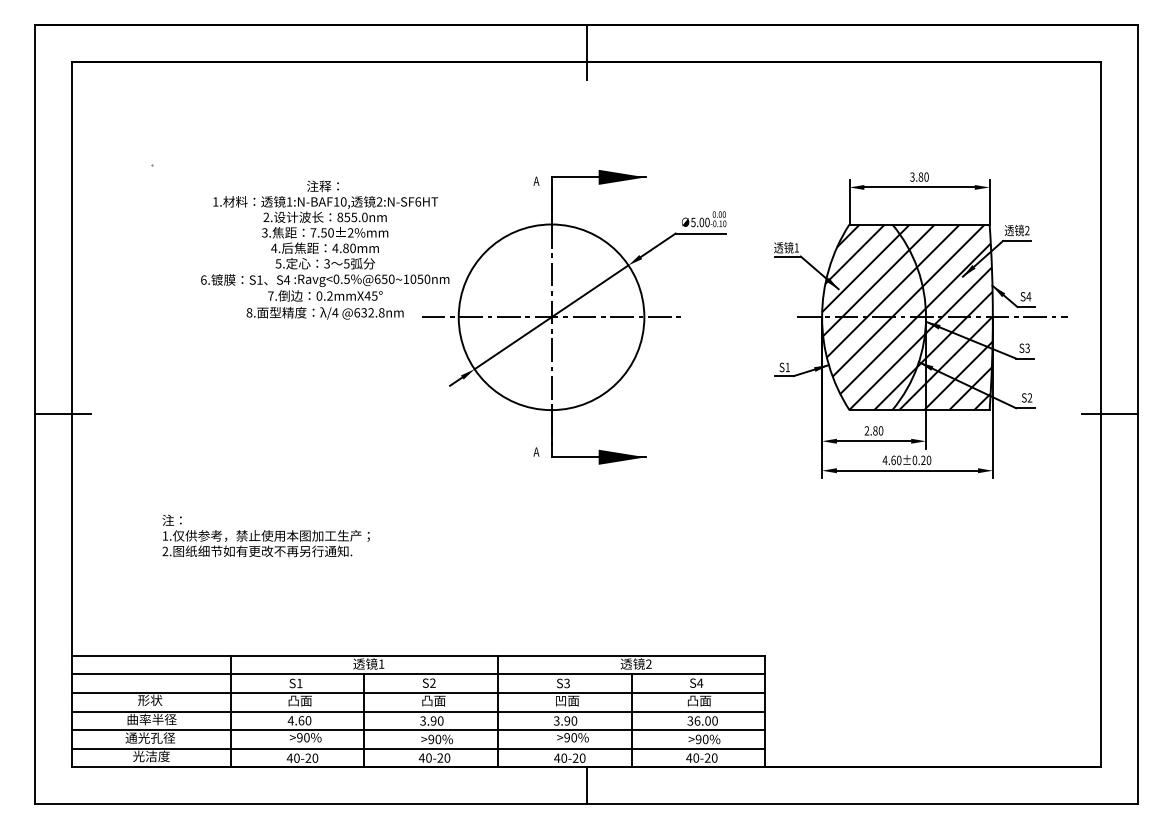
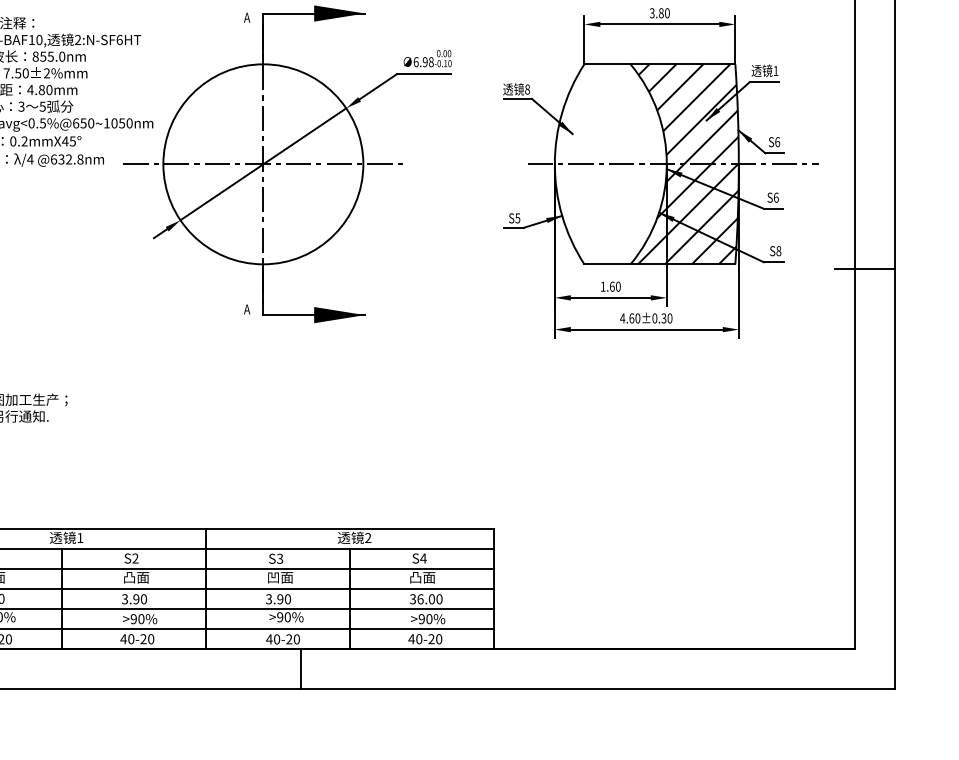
text: (700, 222) -> (423, 62), 5.00 -> 6.98
text: (1027, 230) -> (776, 70), 2 -> 1
text: (796, 247) -> (527, 89), 1 -> 8
text: (1028, 296) -> (777, 141), S4 -> S6
hatch: (873, 317) -> (610, 164), removed
text: (1027, 347) -> (776, 196), S3 -> S6
text: (787, 367) -> (517, 218), S1 -> S5
text: (1029, 397) -> (778, 250), S2 -> S8
text: (870, 430) -> (606, 286), 2.80 -> 1.60
text: (923, 461) -> (664, 319), 4.60±0.20 -> 4.60±0.30

